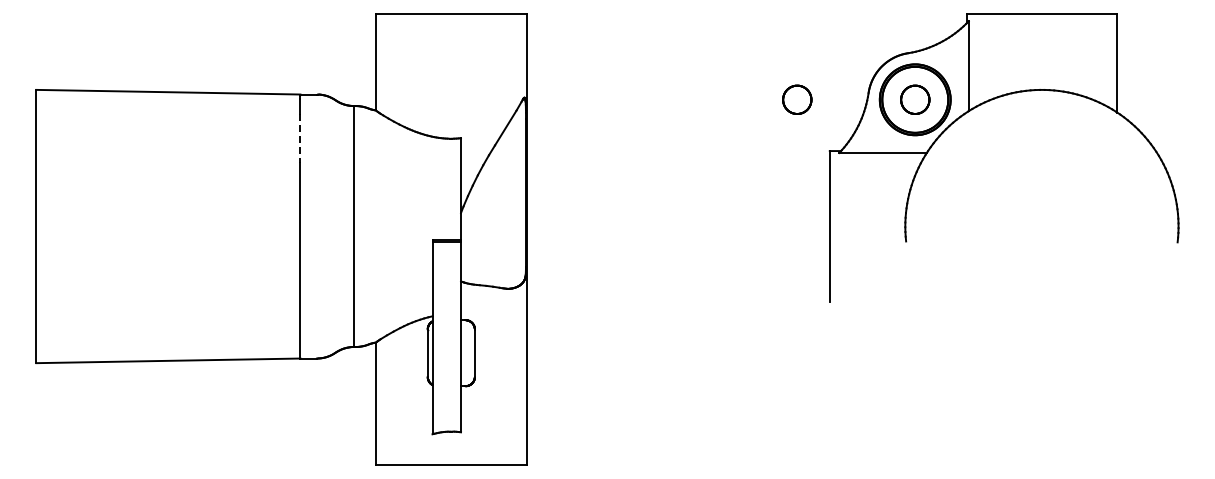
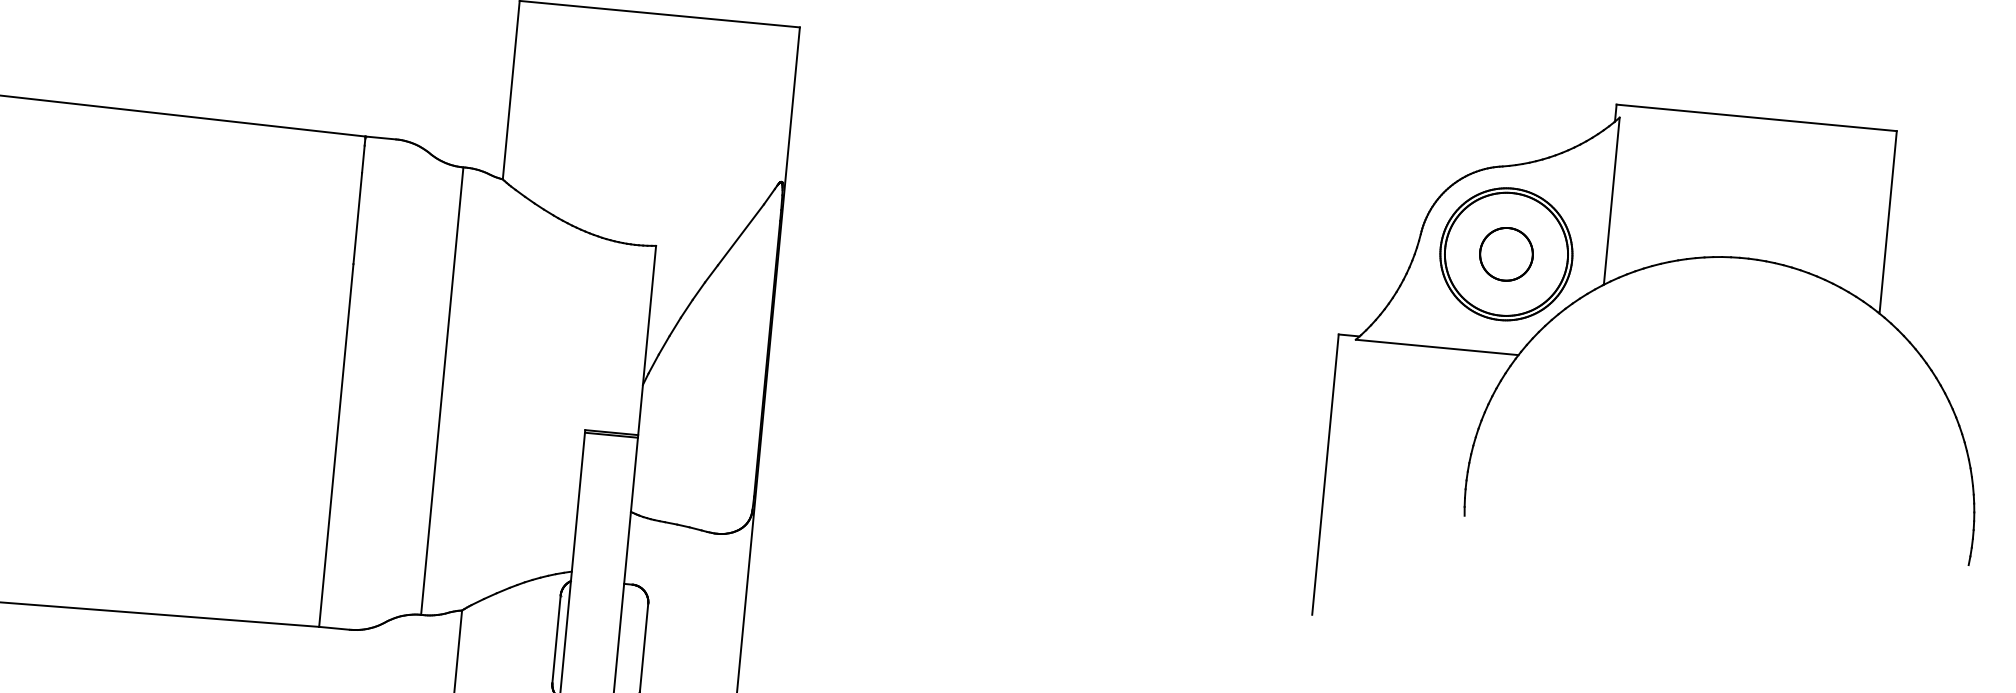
part: (797, 99) -> (1287, 233), removed
line: (300, 138) -> (357, 218), dashed -> solid

